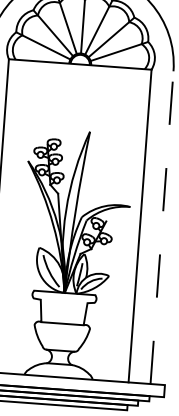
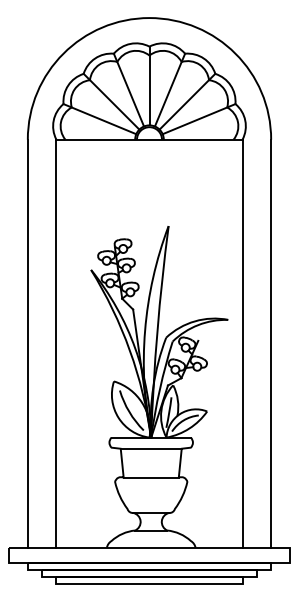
line: (162, 227) -> (271, 343), dashed -> solid
line: (63, 301) -> (150, 448), added

